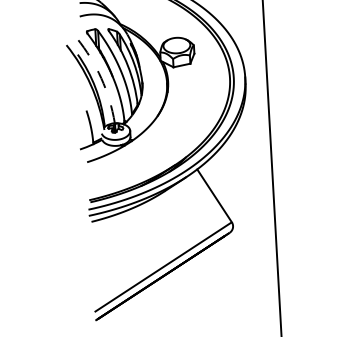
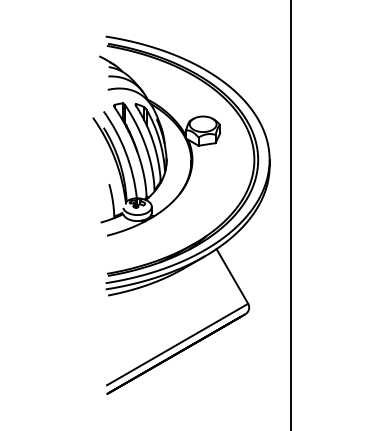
arc: (100, 78) -> (125, 152), dashed -> solid

